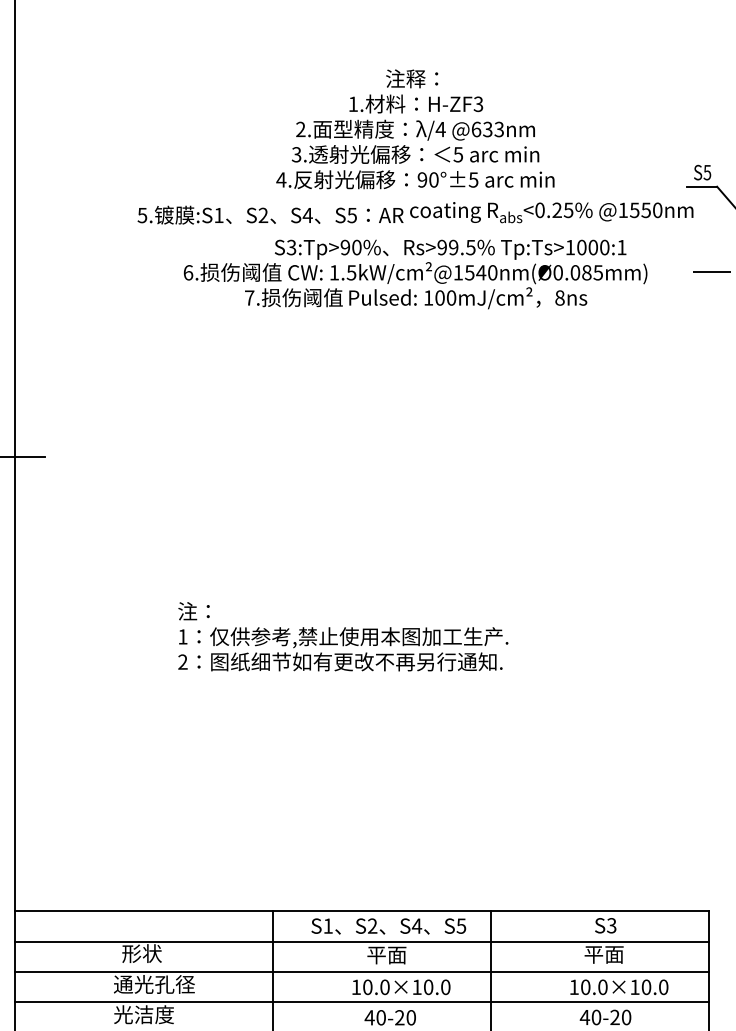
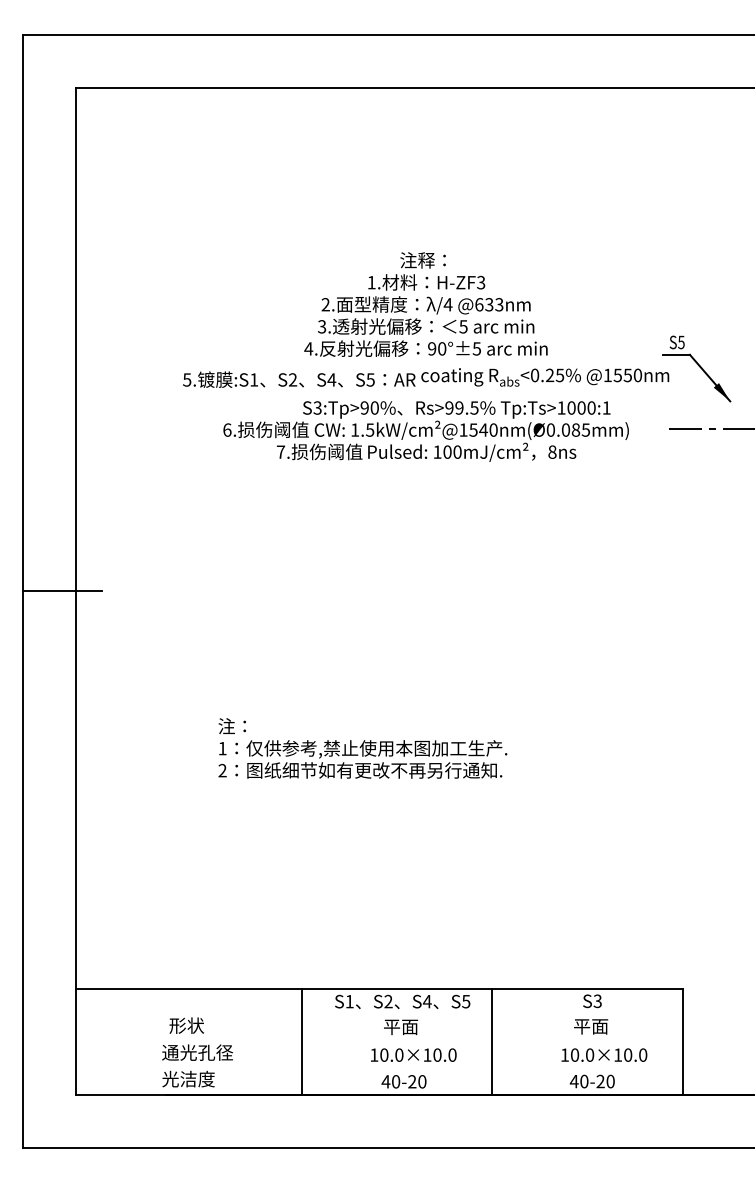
line: (361, 941) -> (378, 1015), removed
line: (361, 971) -> (378, 1041), removed
line: (361, 1002) -> (378, 1068), removed

